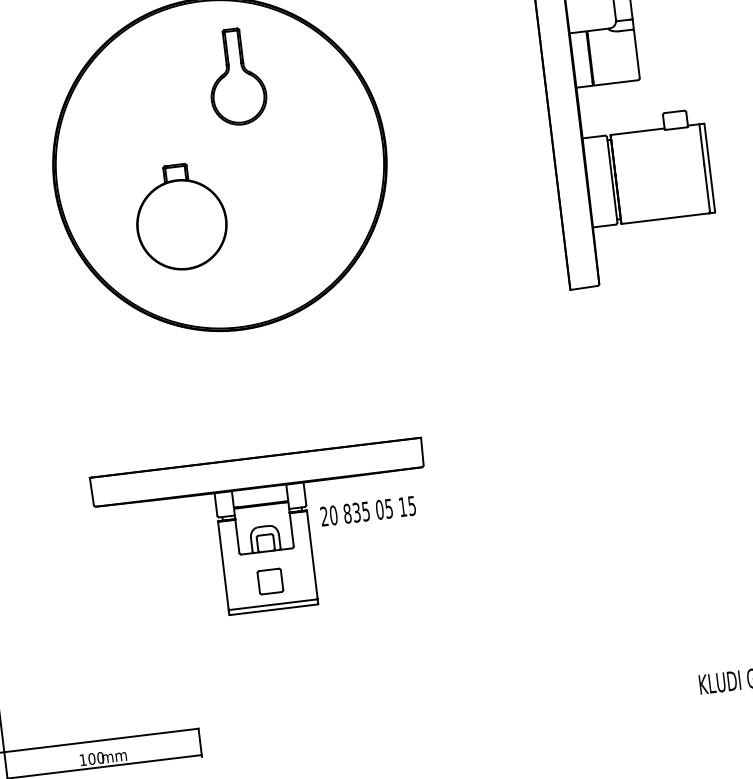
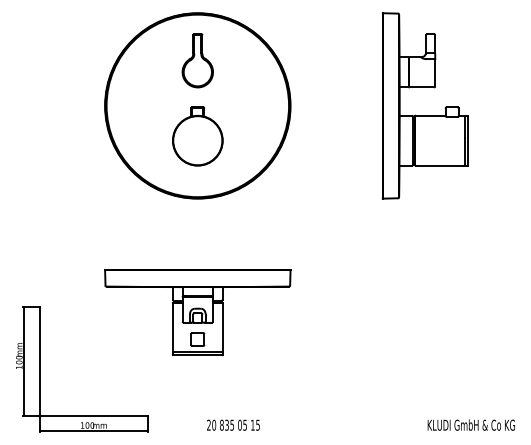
part: (235, 76) -> (197, 60), moved
part: (180, 217) -> (197, 136), moved
text: (368, 509) -> (233, 424), moved

